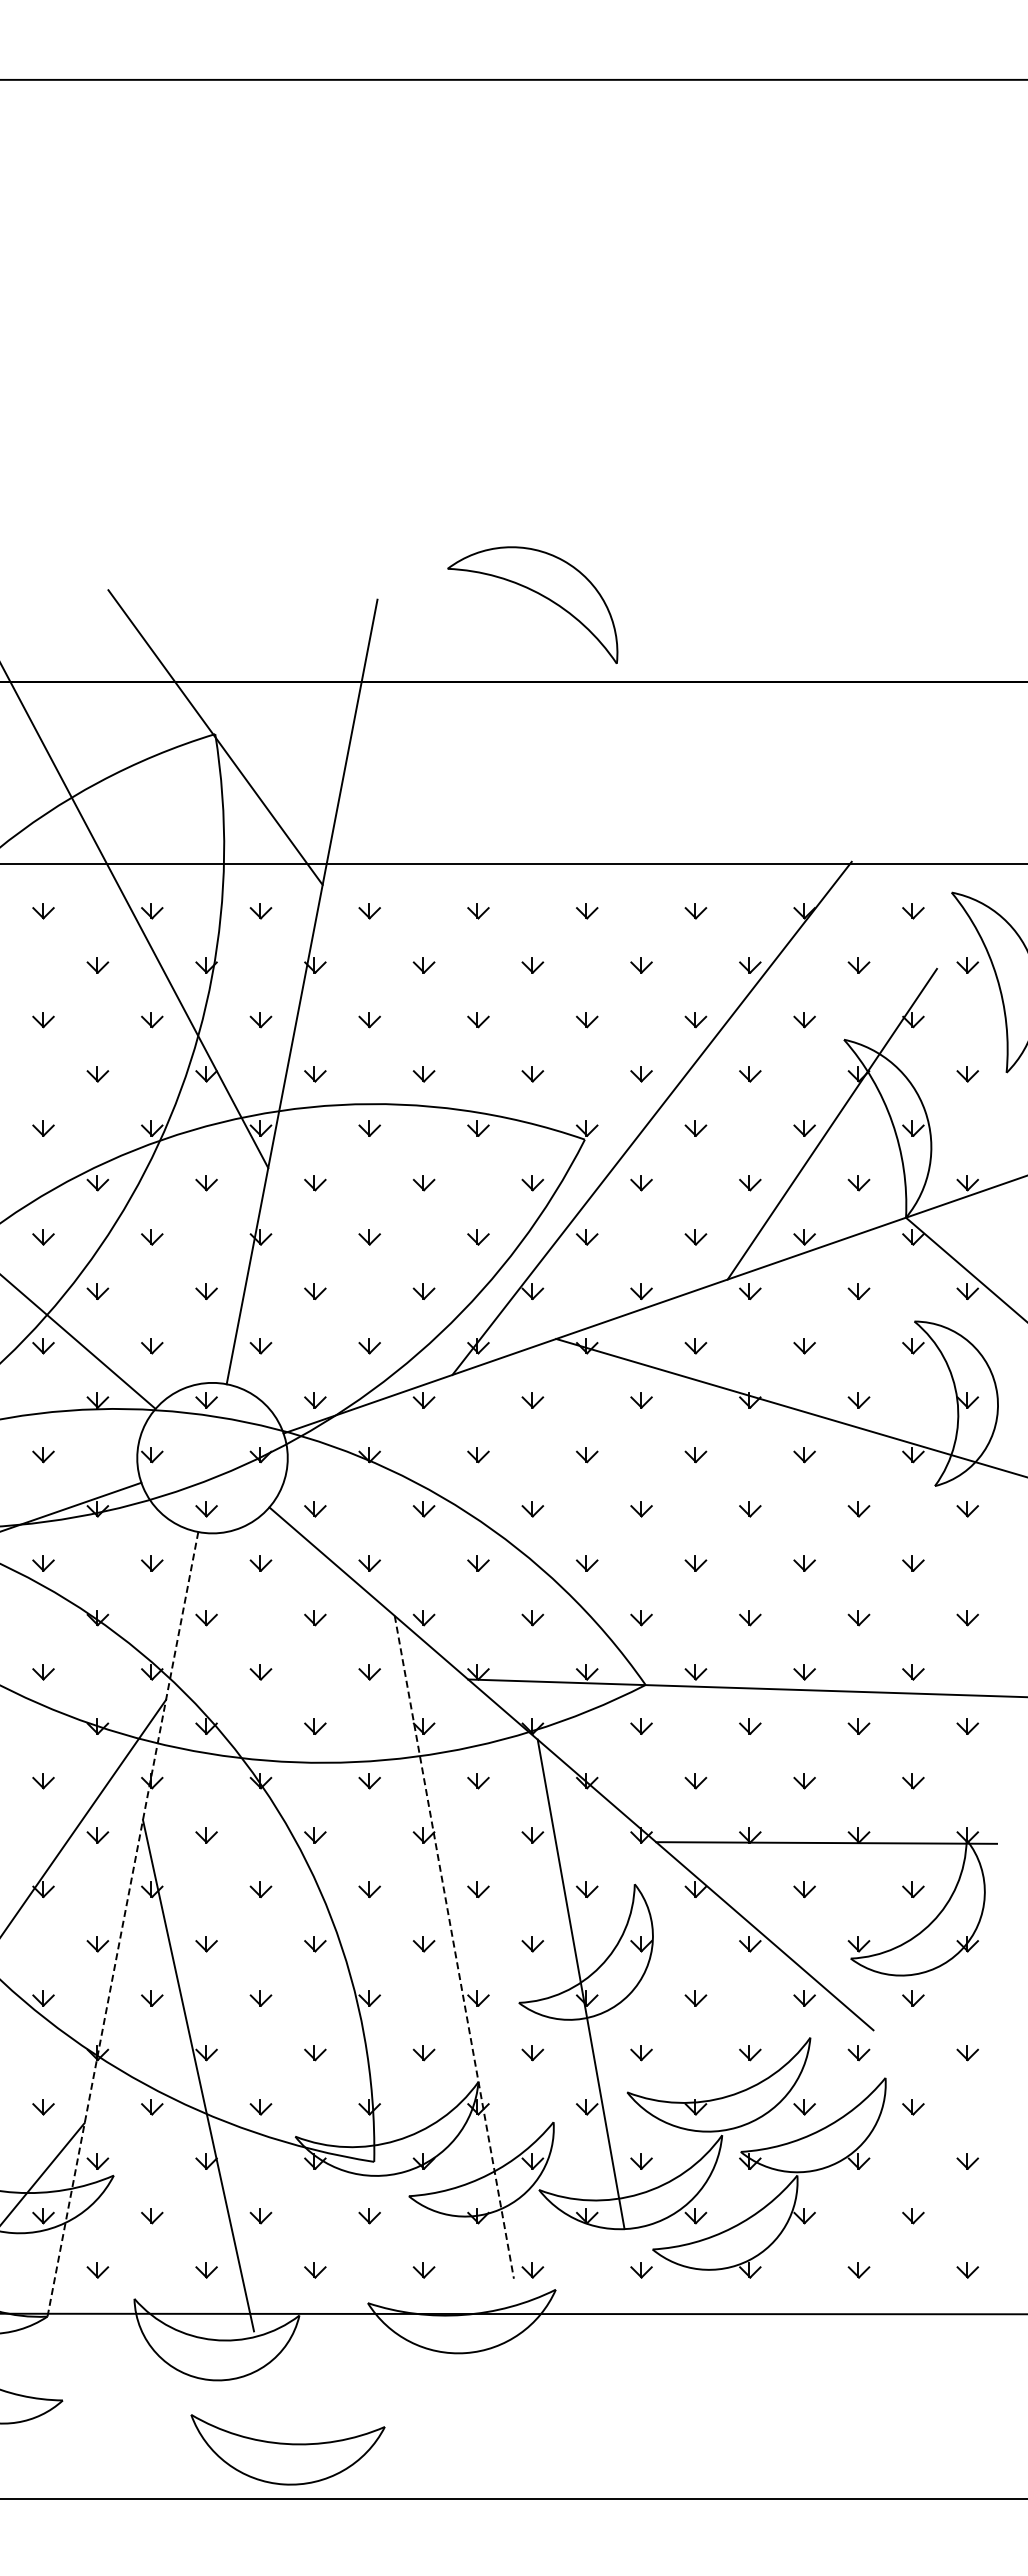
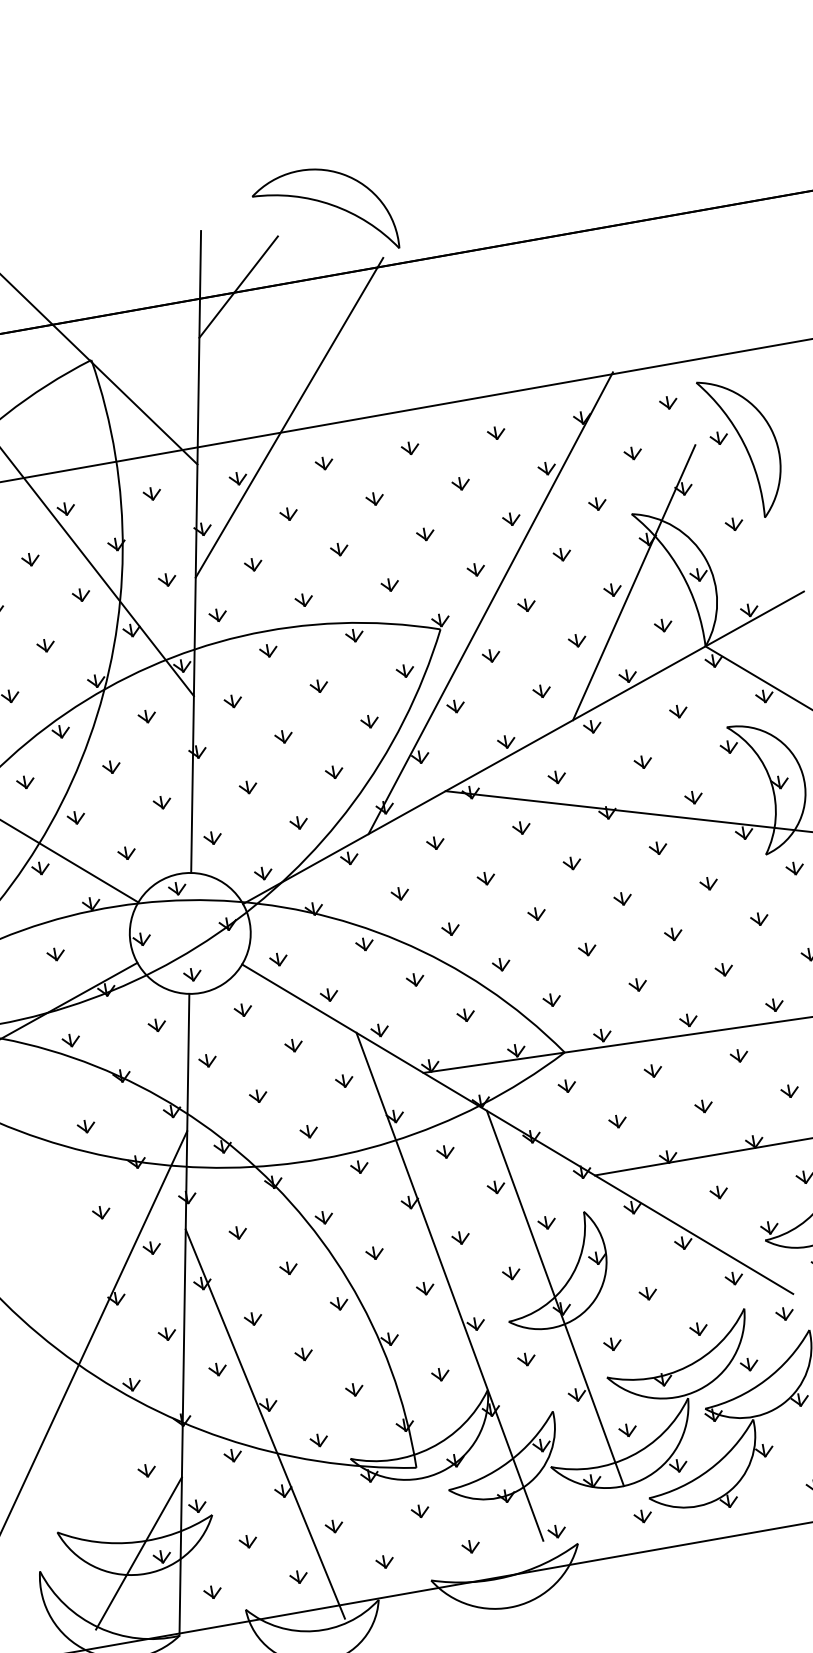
line: (411, 676) -> (238, 287), added
line: (445, 847) -> (289, 417), added
line: (123, 1923) -> (184, 1314), dashed -> solid
line: (454, 1947) -> (450, 1286), dashed -> solid

